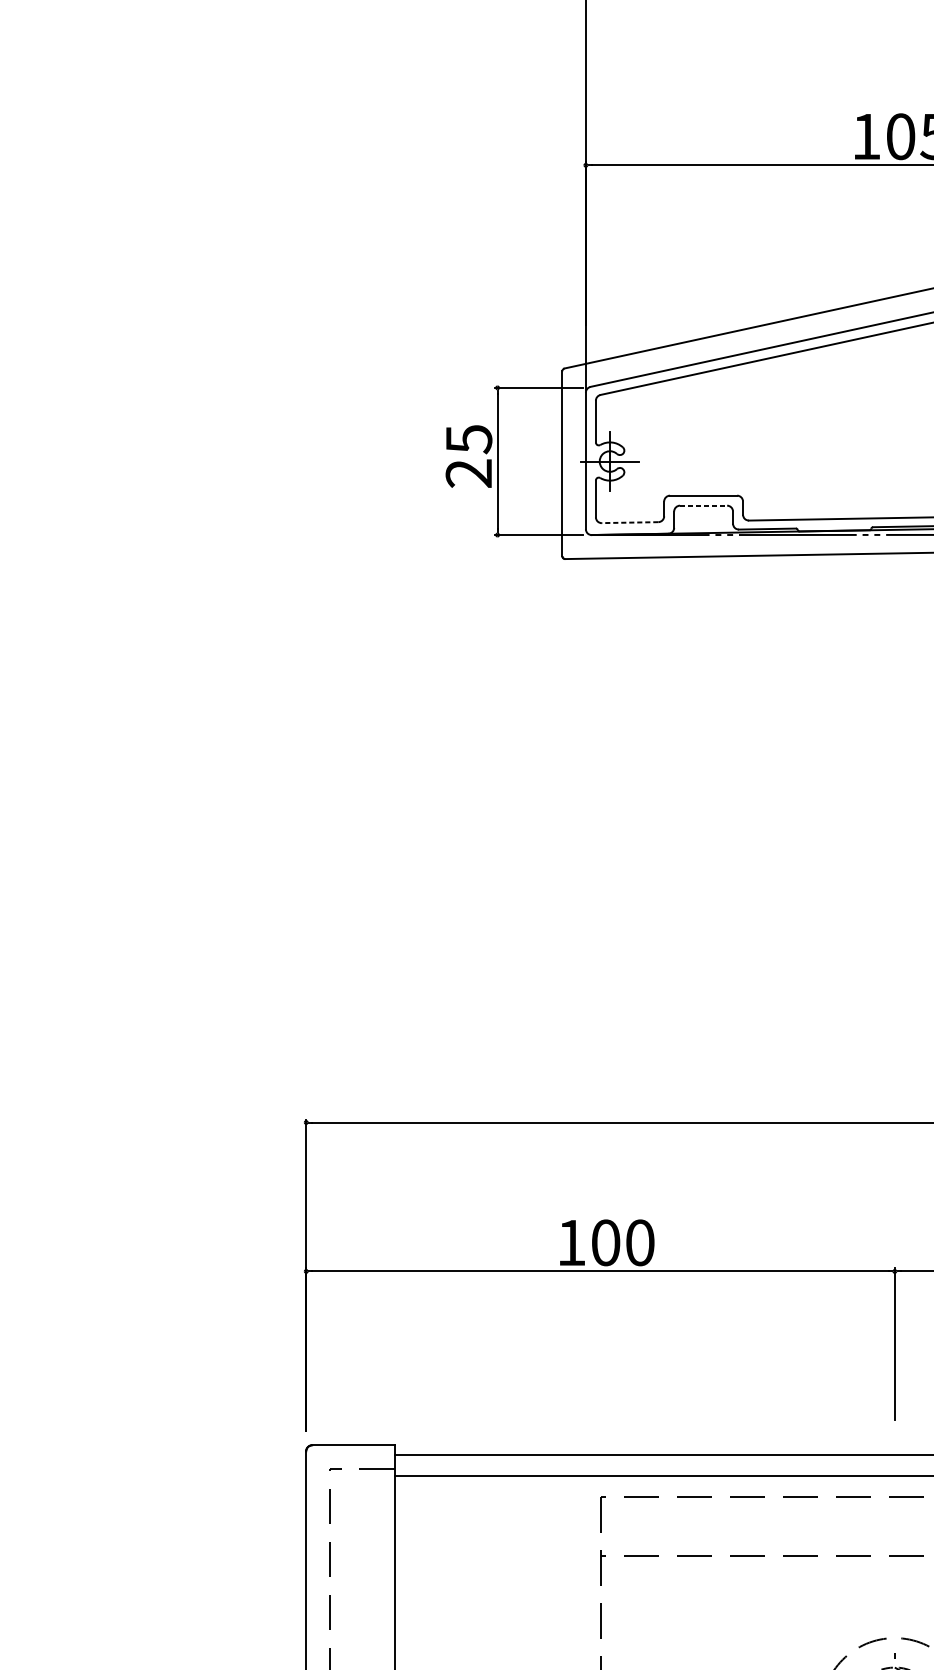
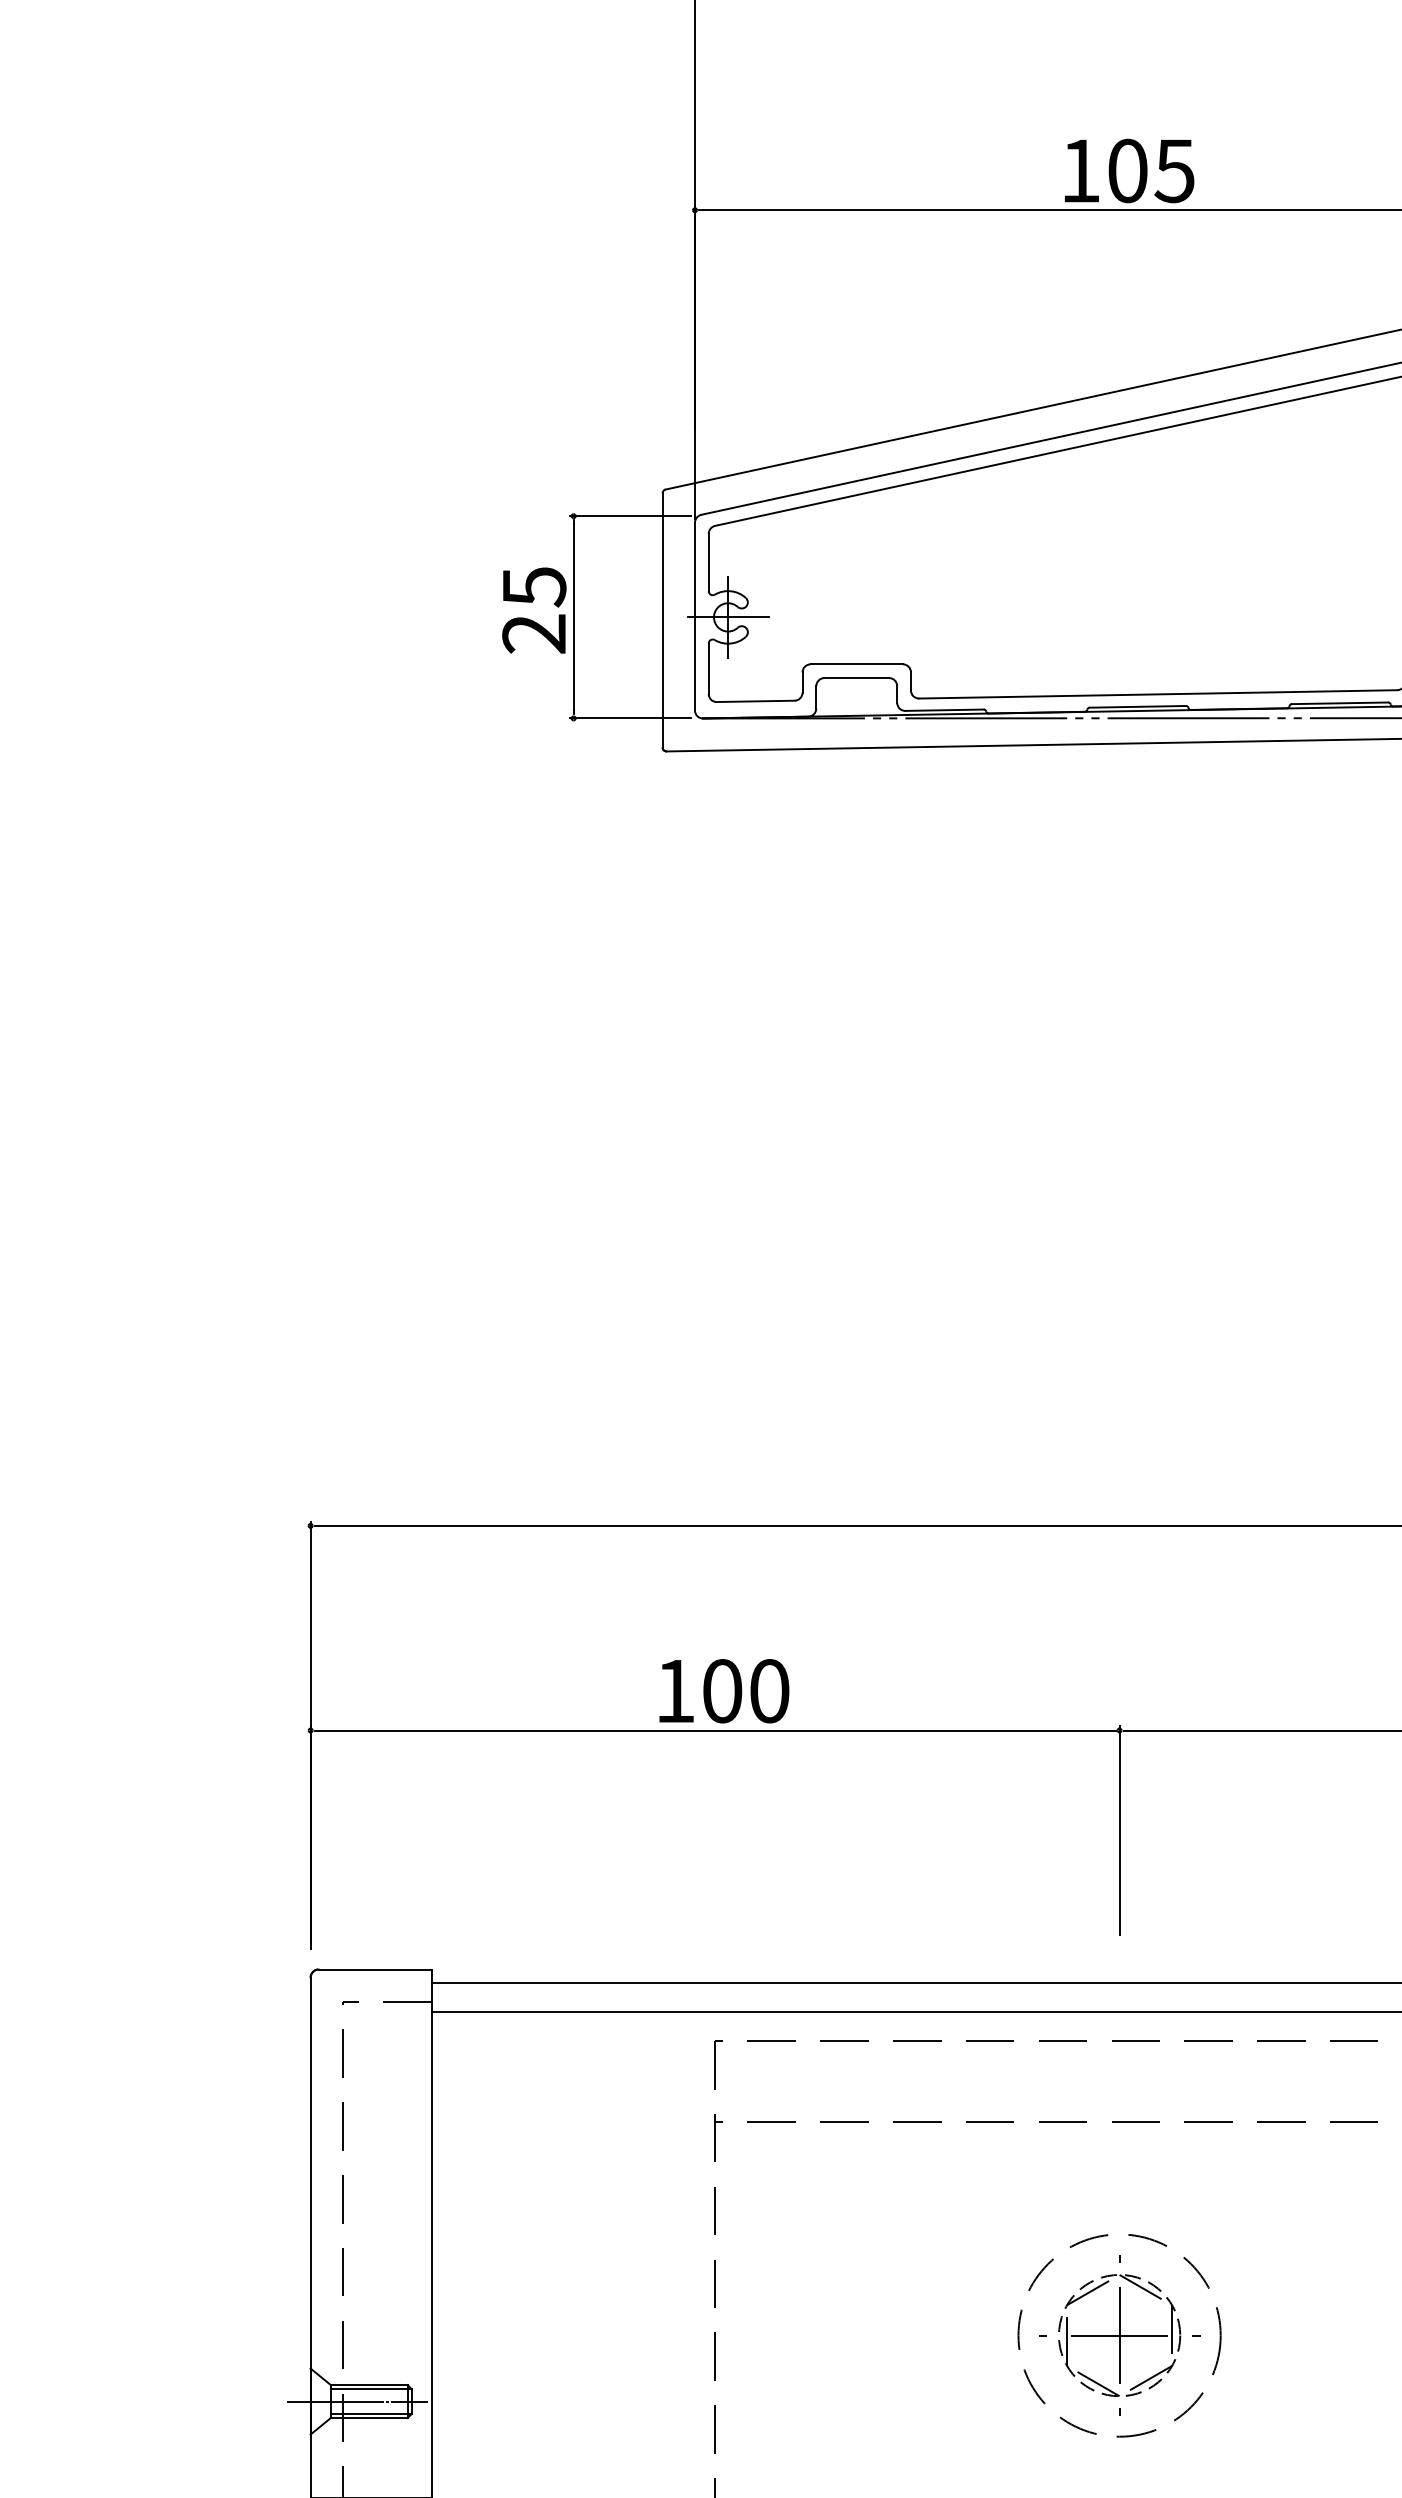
line: (704, 505) -> (857, 678), dashed -> solid
line: (629, 522) -> (755, 701), dashed -> solid

